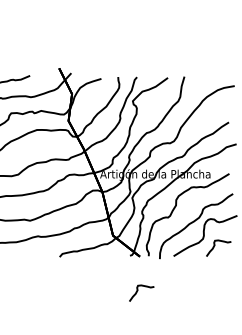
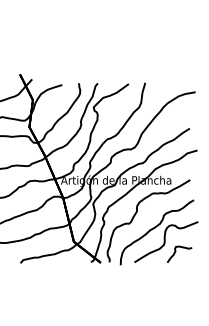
curve: (138, 290) -> (99, 296), removed

